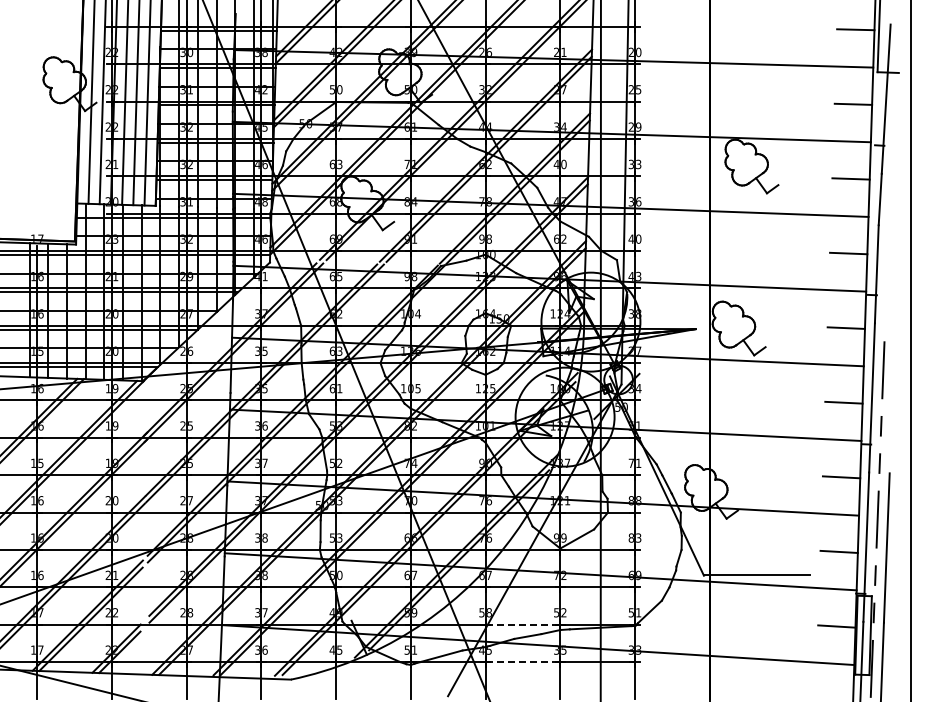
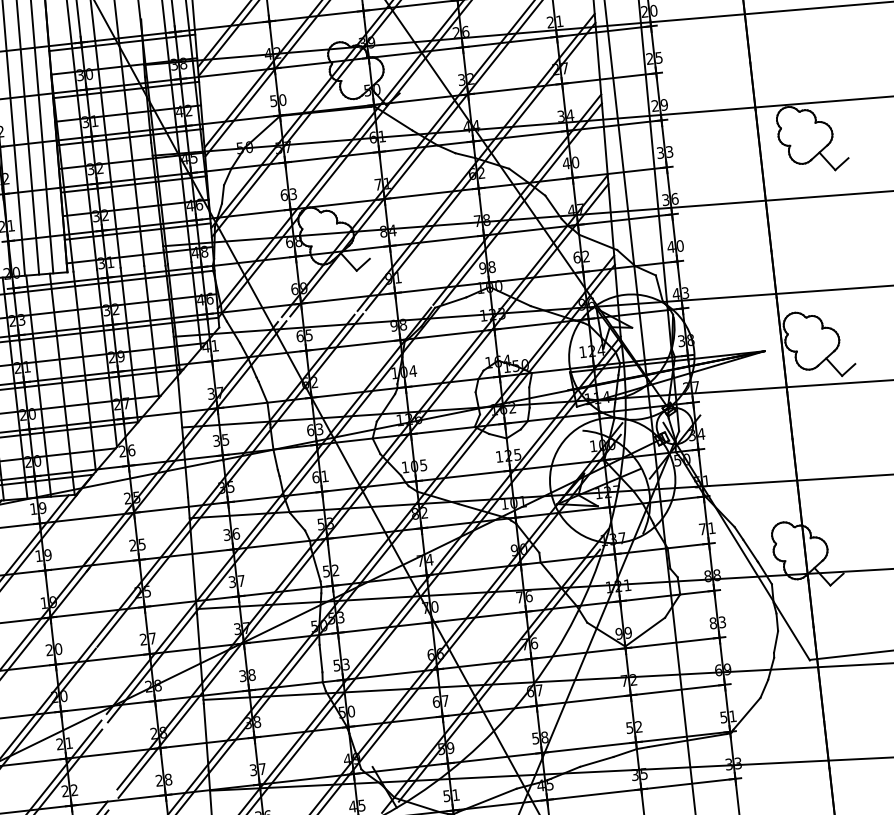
line: (523, 624) -> (589, 747), dashed -> solid
line: (523, 662) -> (594, 795), dashed -> solid

